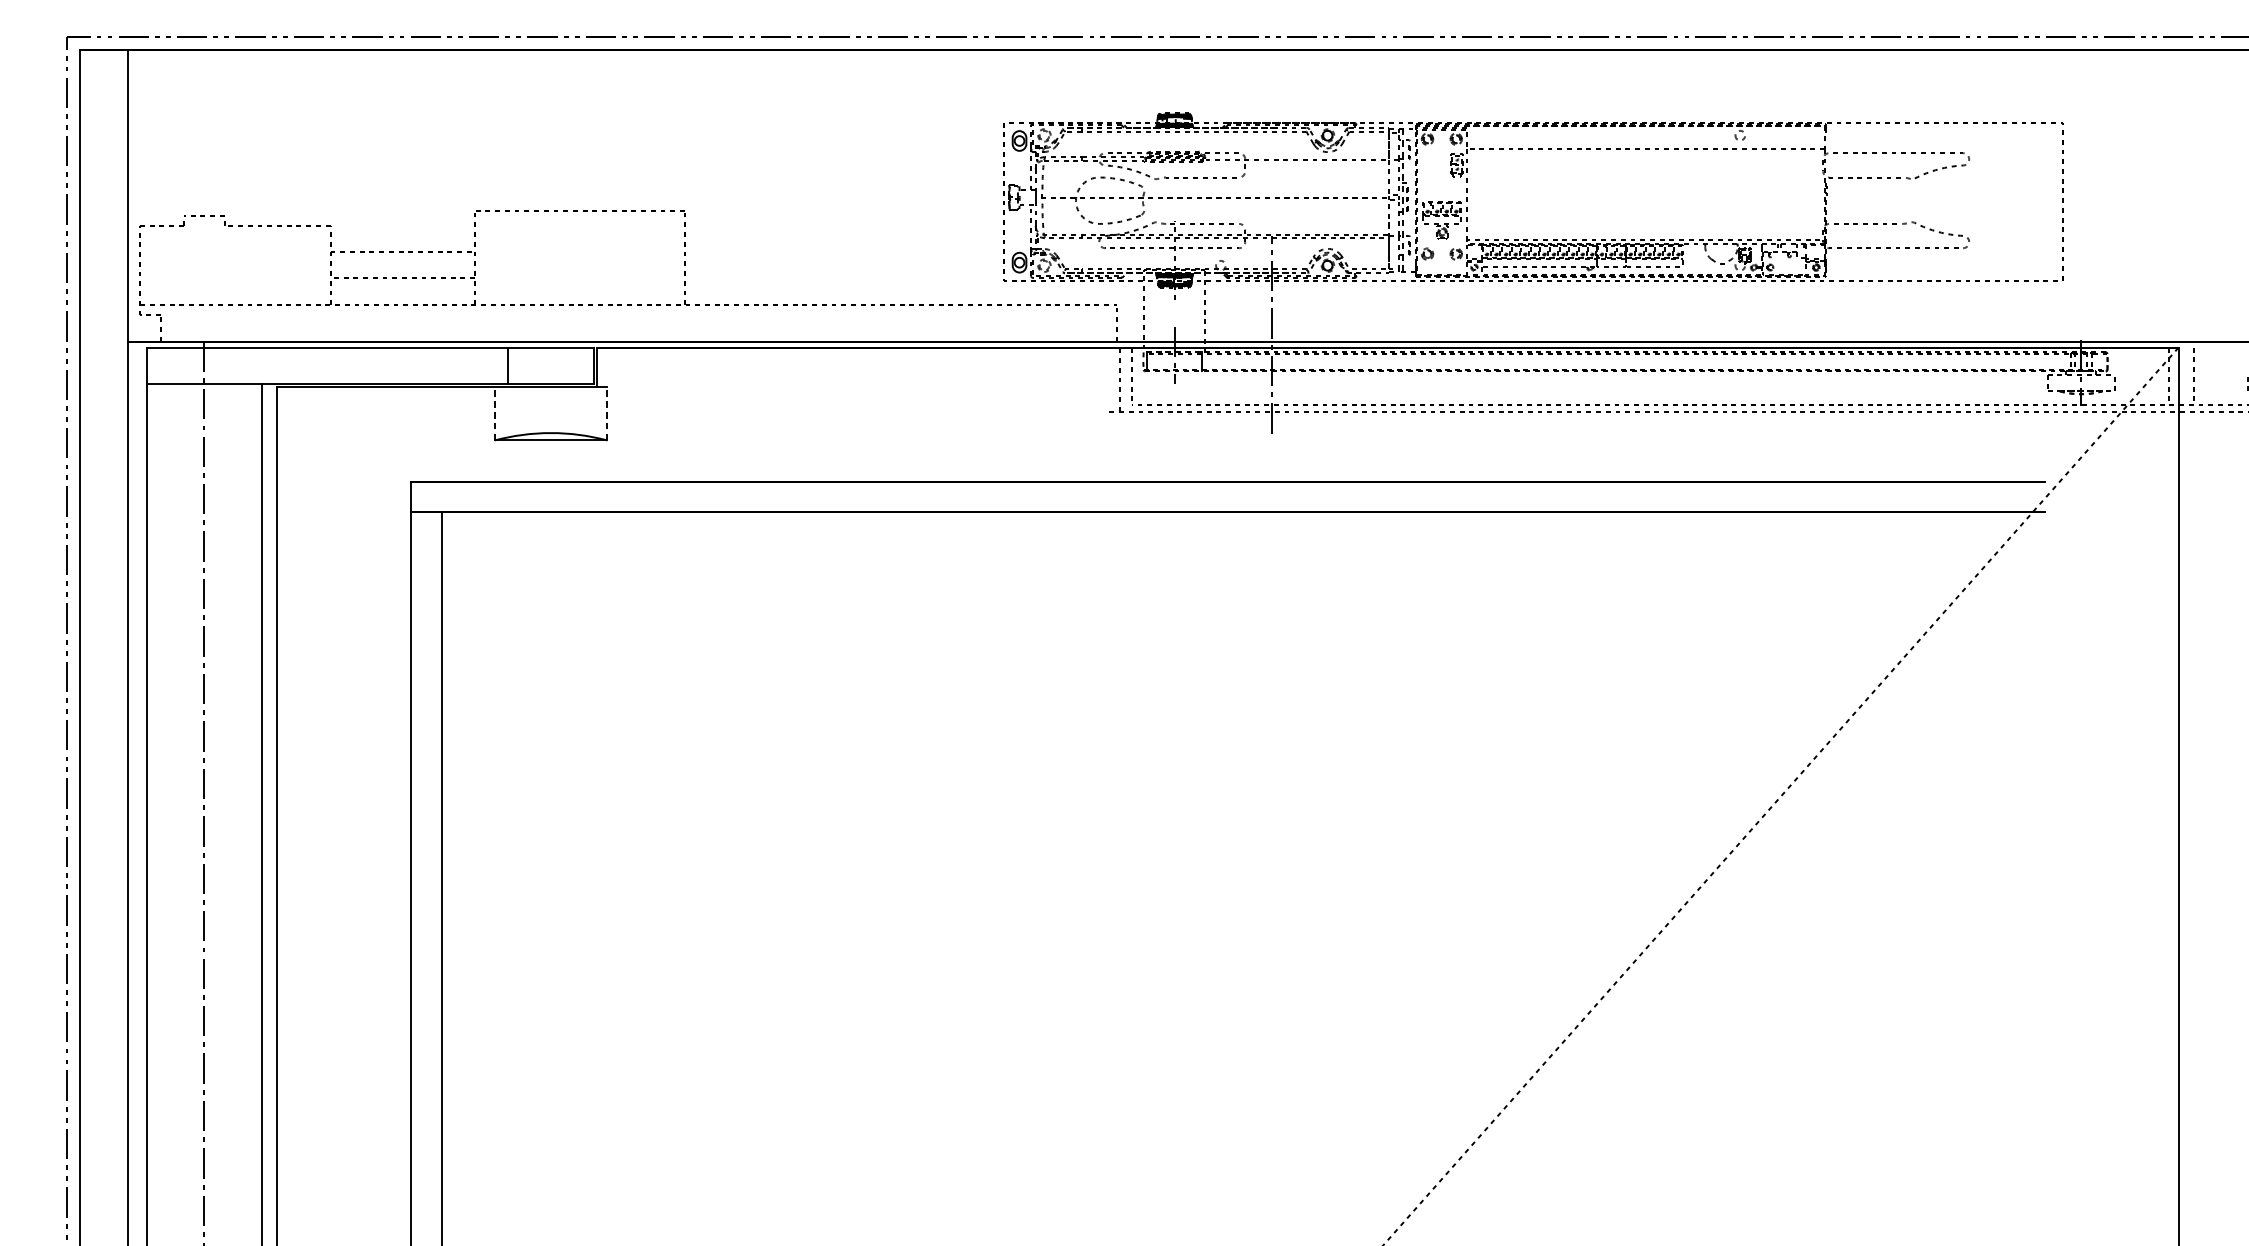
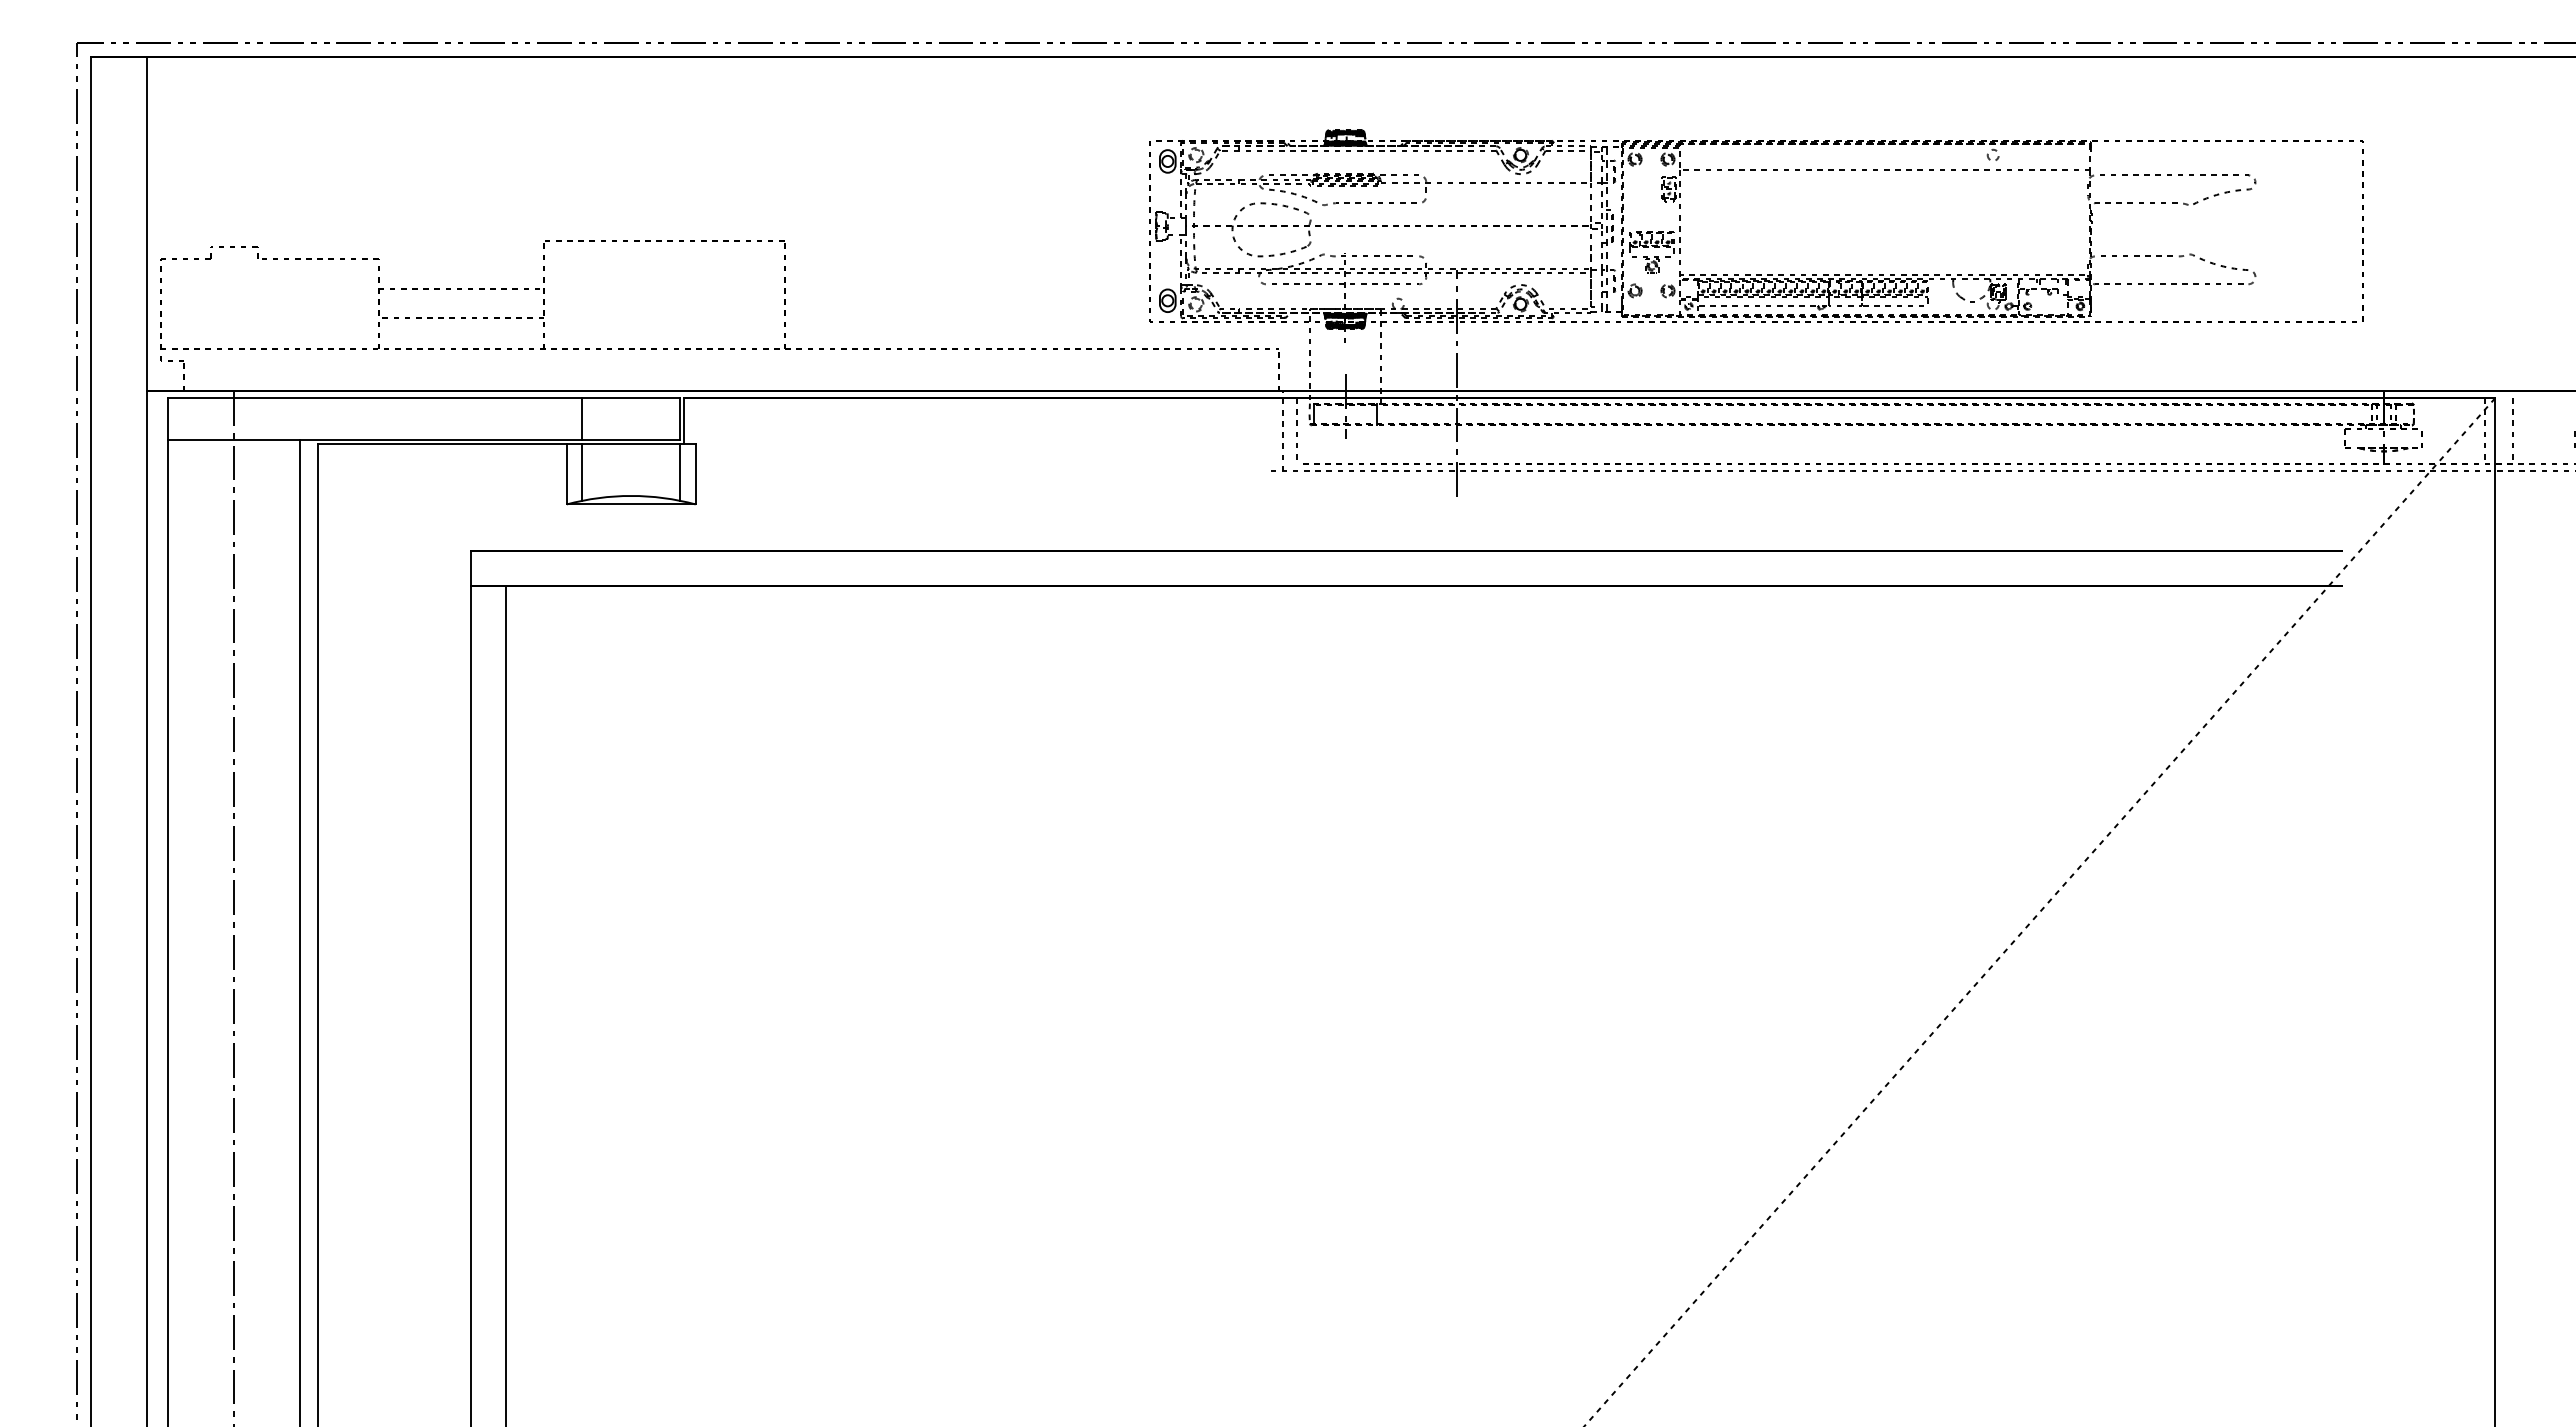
line: (508, 411) -> (582, 471), added
line: (594, 411) -> (680, 471), added
line: (494, 413) -> (566, 473), dashed -> solid
line: (607, 413) -> (695, 473), dashed -> solid

